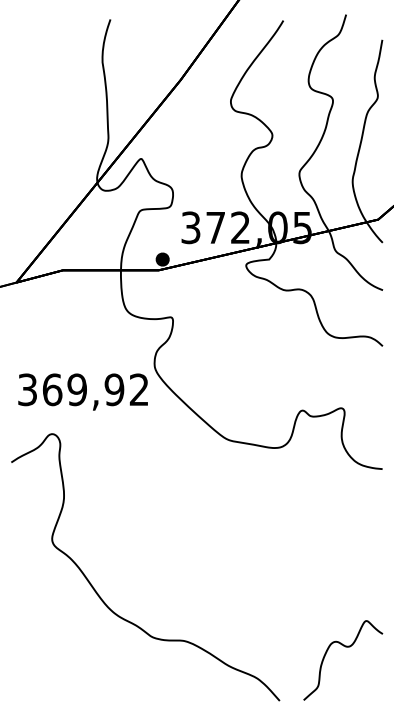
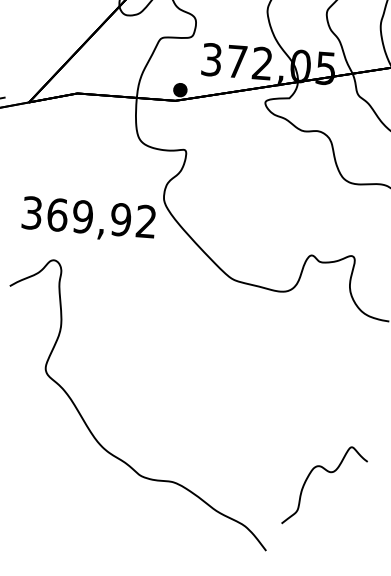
curve: (345, 647) -> (328, 472), moved

